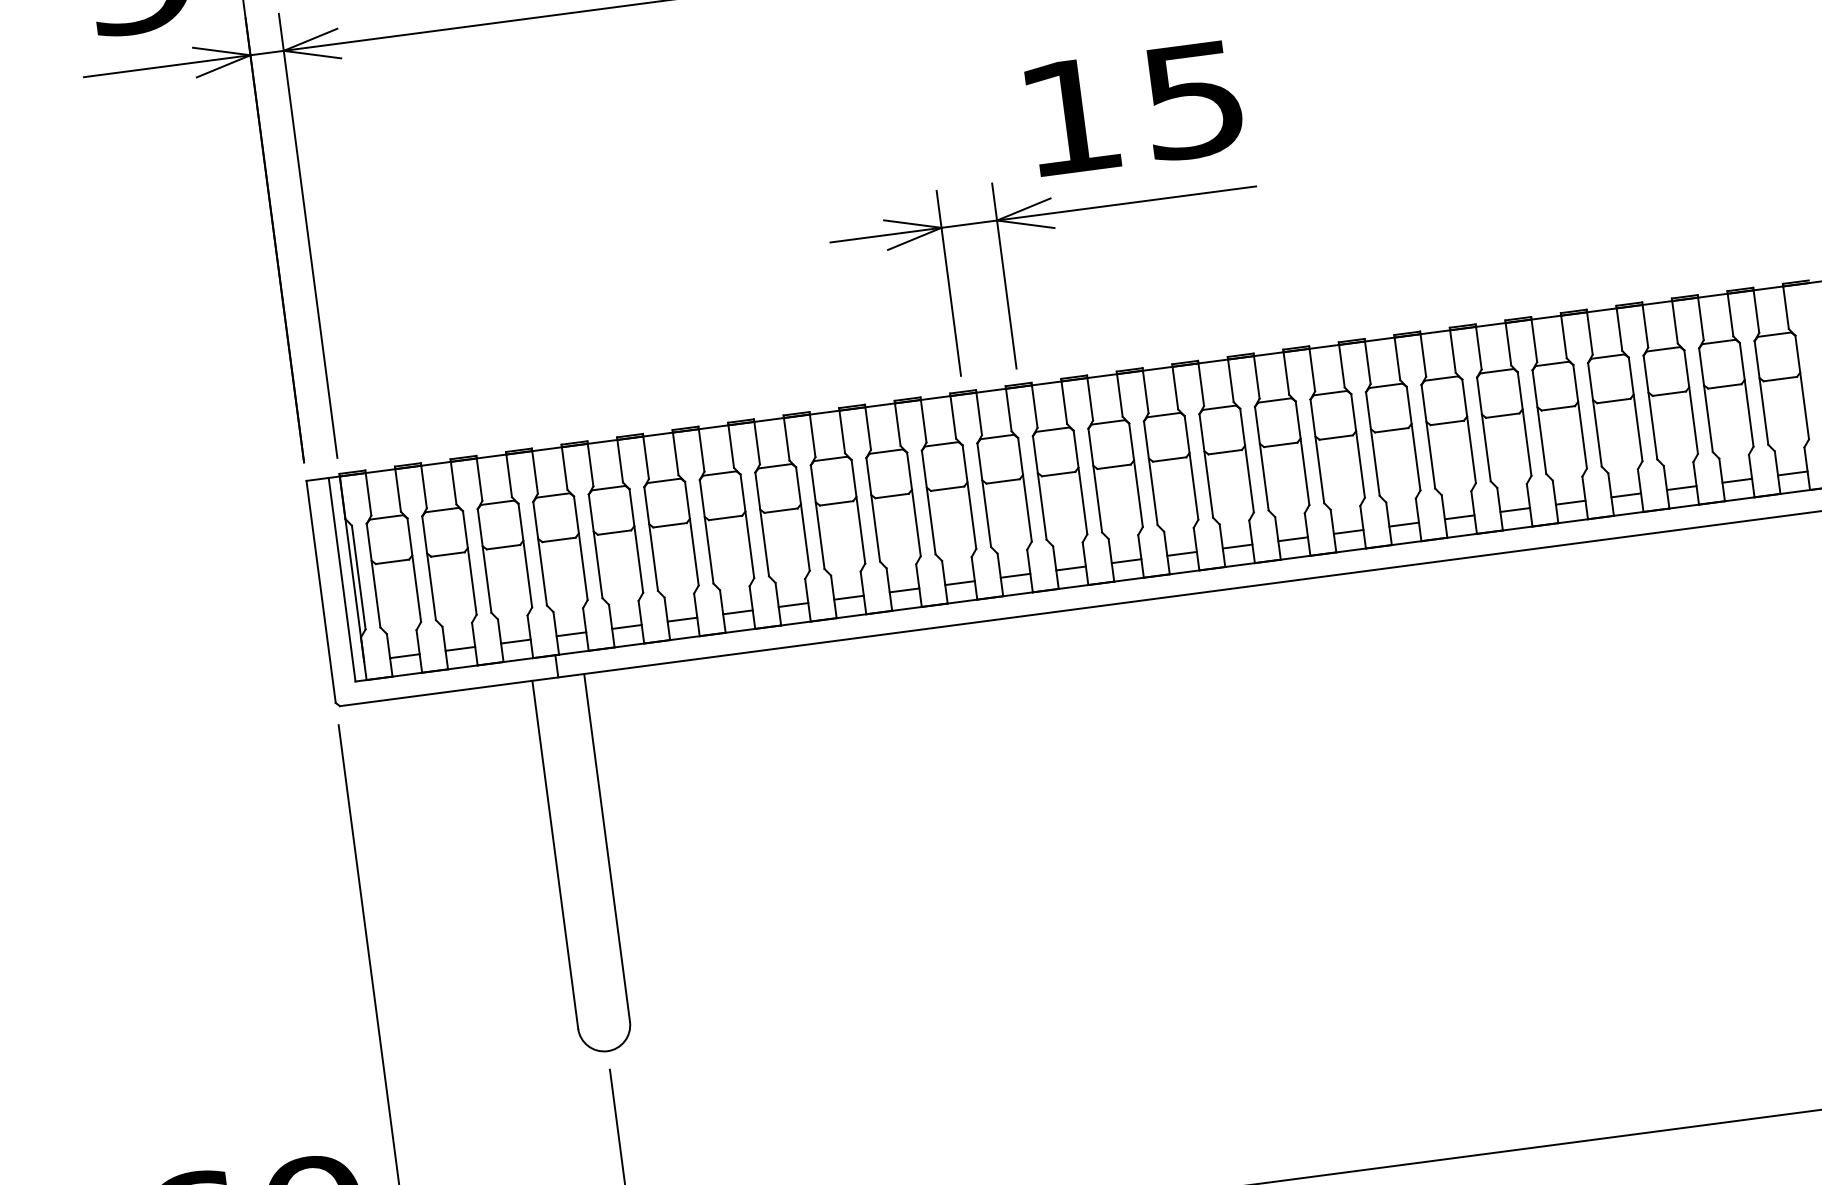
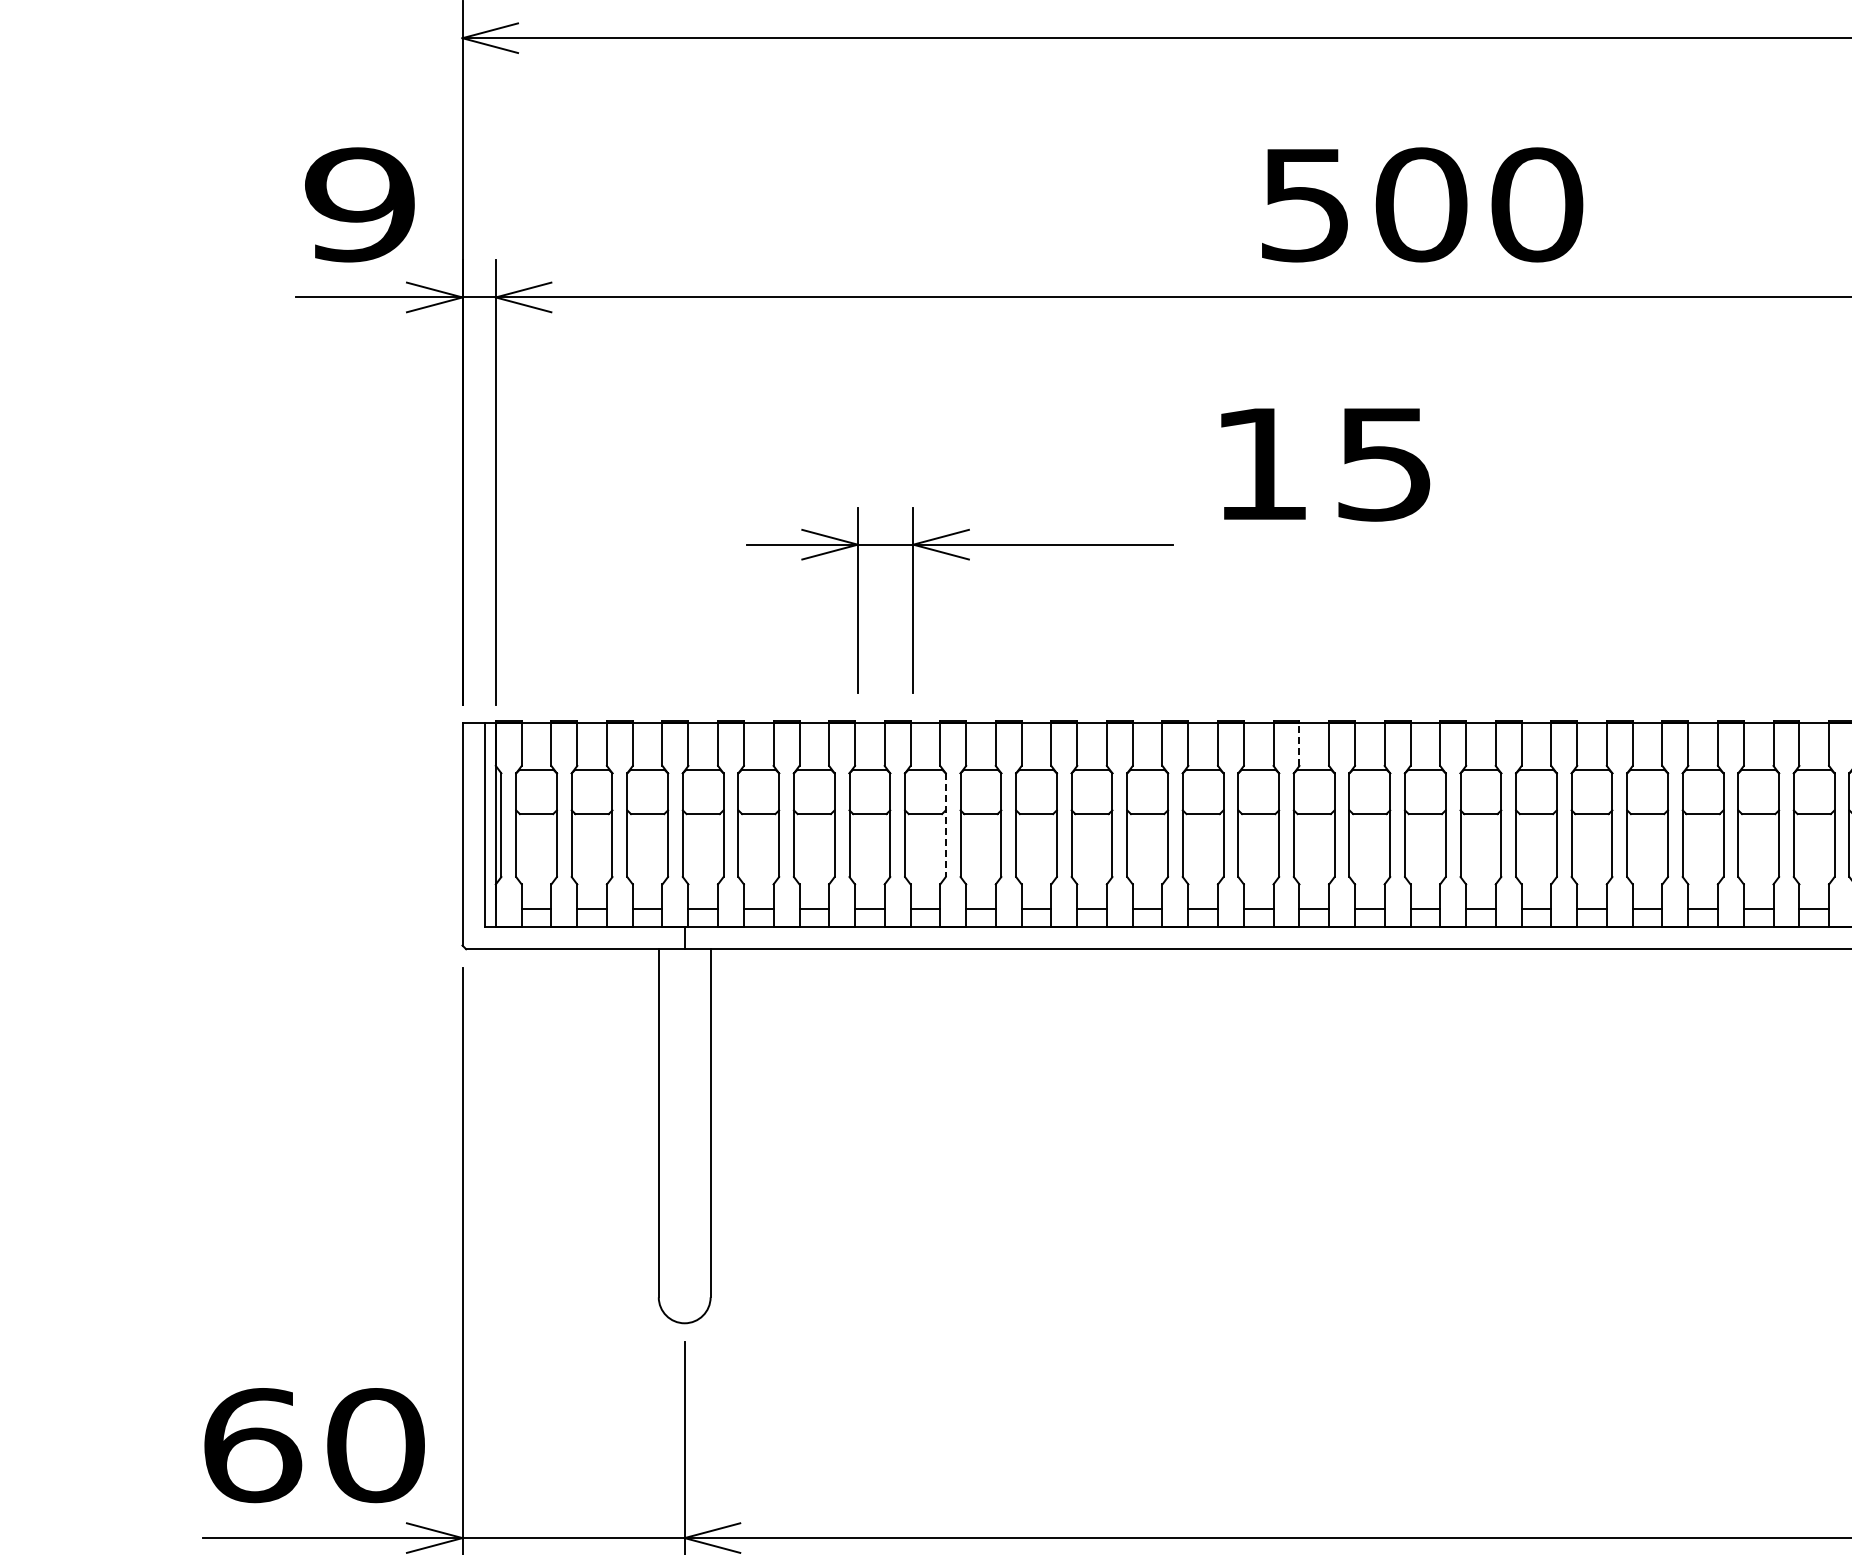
part: (1054, 229) -> (968, 560), moved
line: (1145, 391) -> (1299, 744), solid -> dashed
line: (802, 519) -> (945, 825), solid -> dashed

